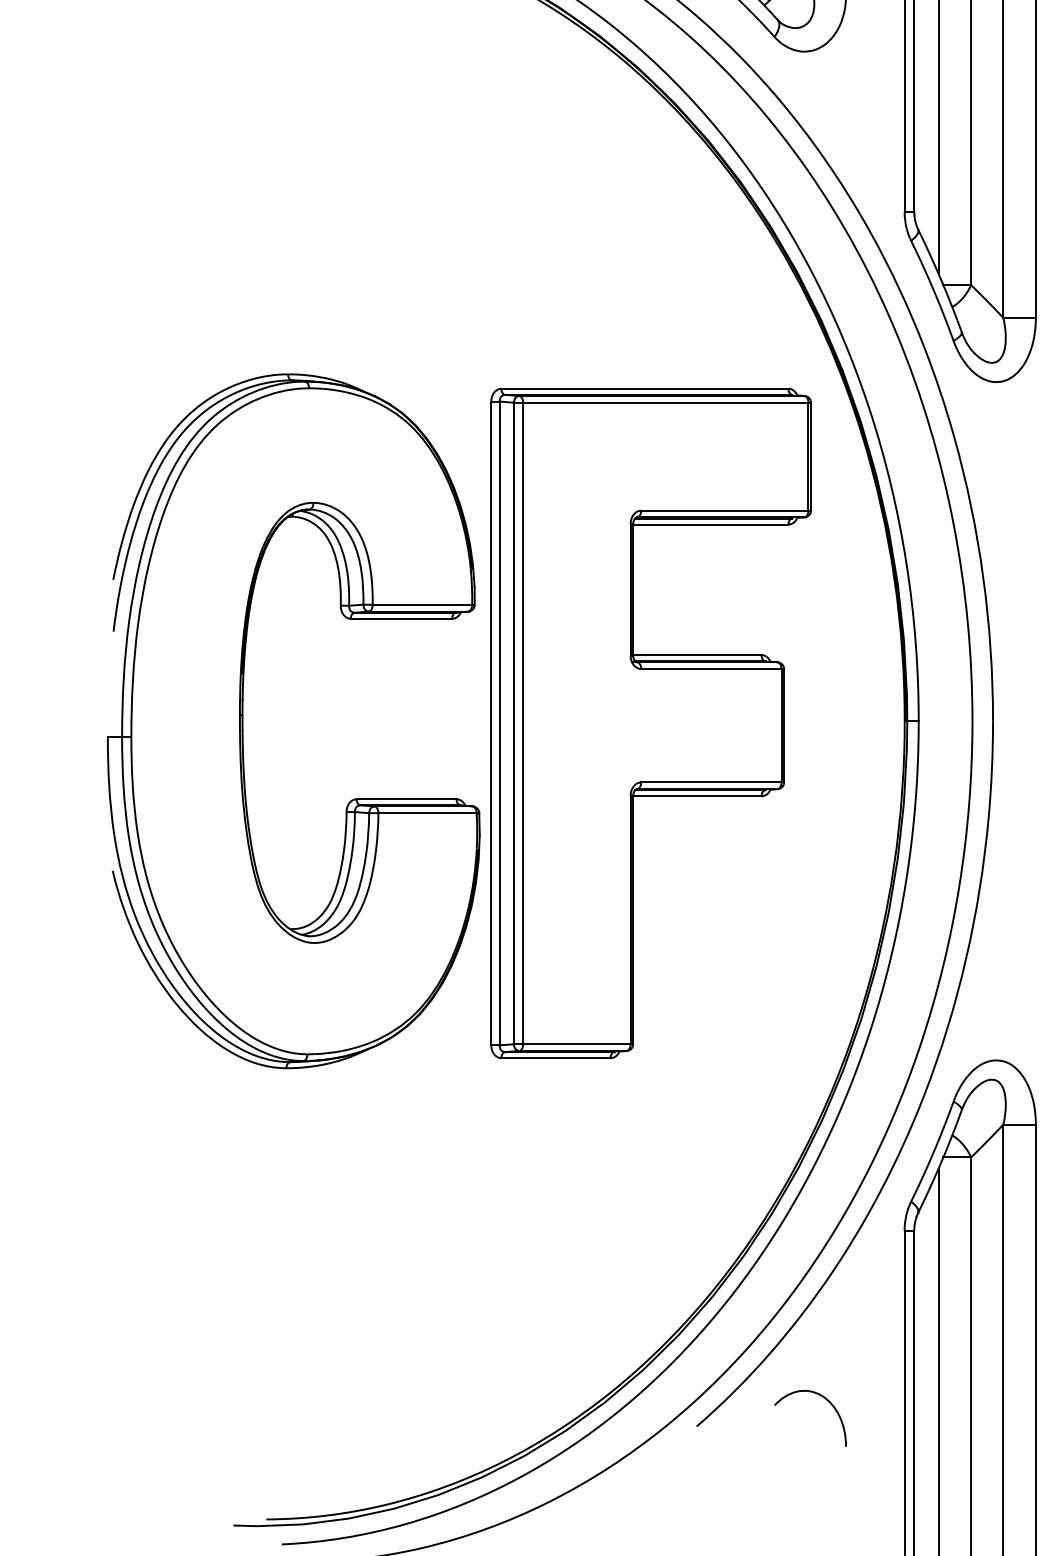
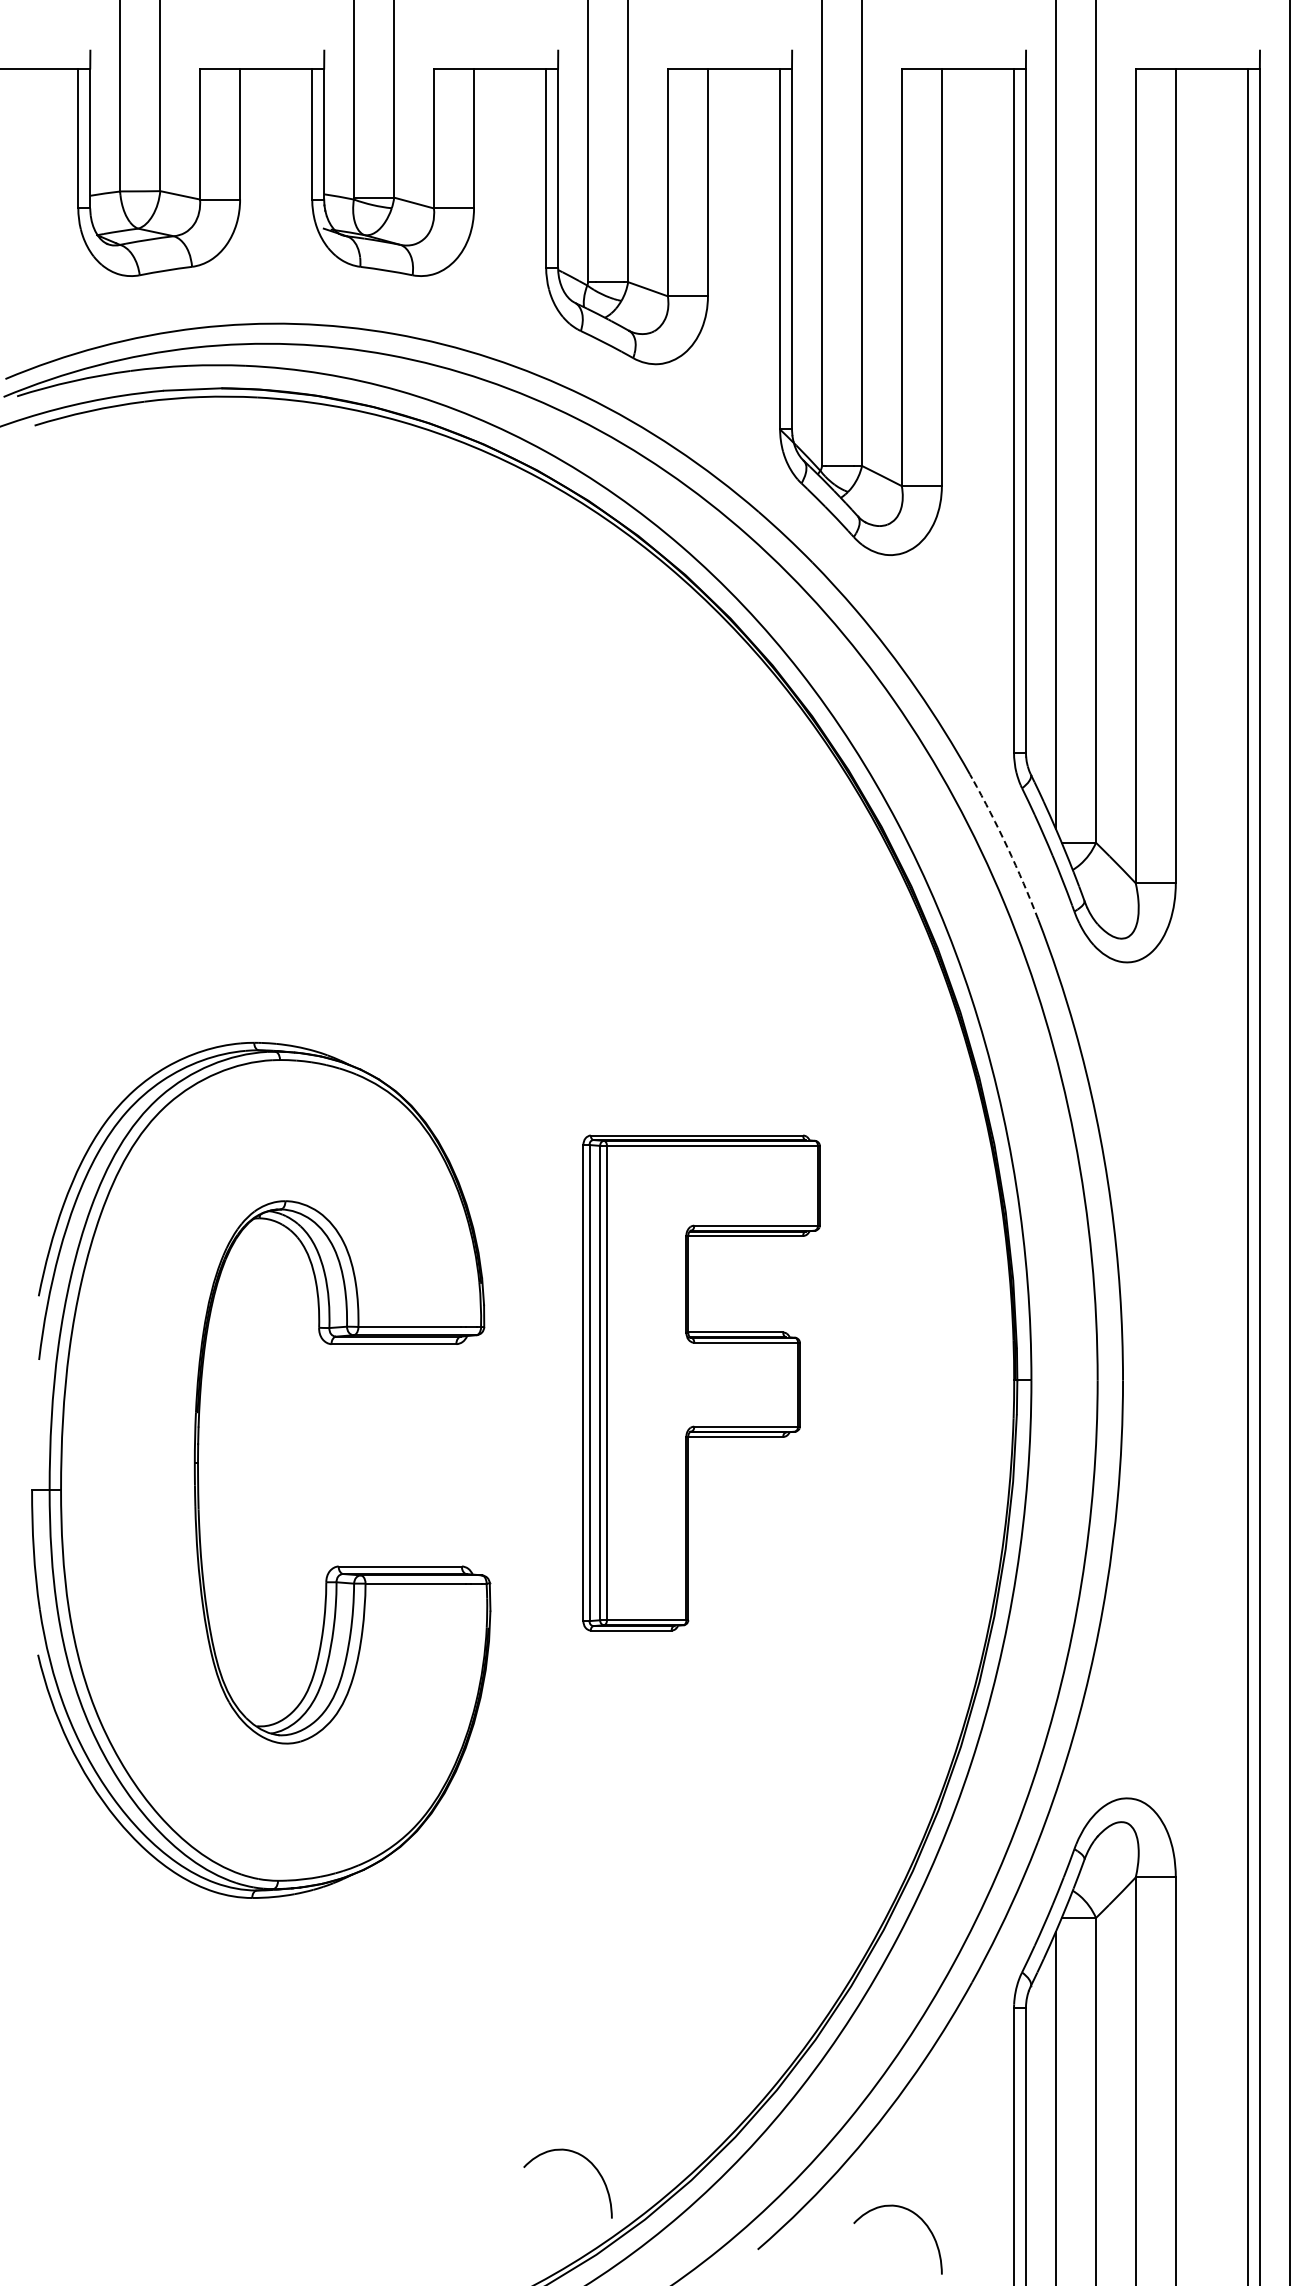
arc: (899, 288) -> (1007, 847), solid -> dashed
part: (242, 720) -> (198, 1469), moved
part: (651, 722) -> (701, 1382), size x0.6
curve: (556, 1353) -> (585, 2159), added

